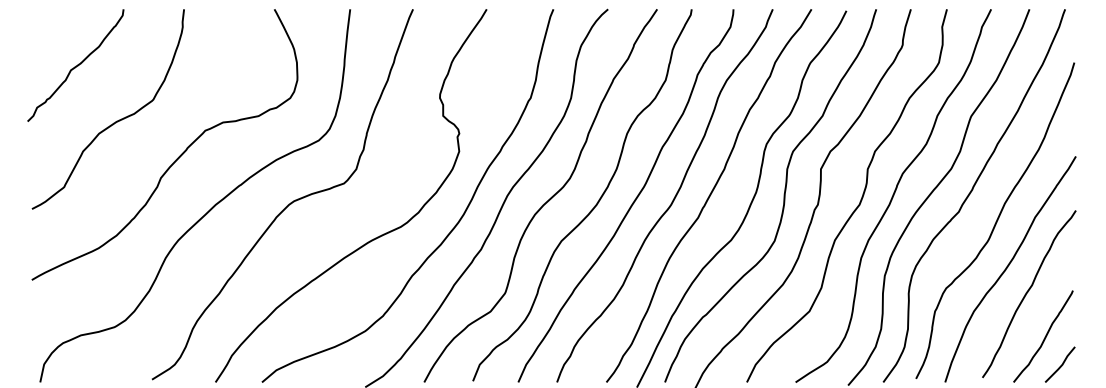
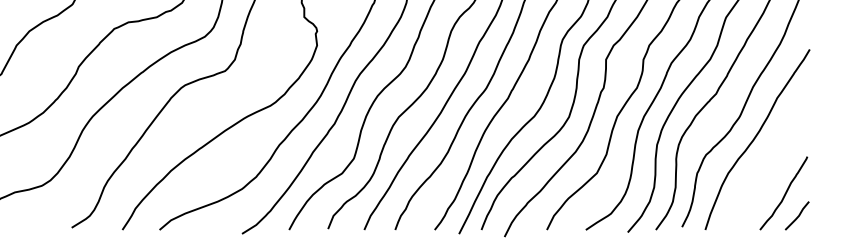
curve: (1028, 292) -> (771, 158), removed

